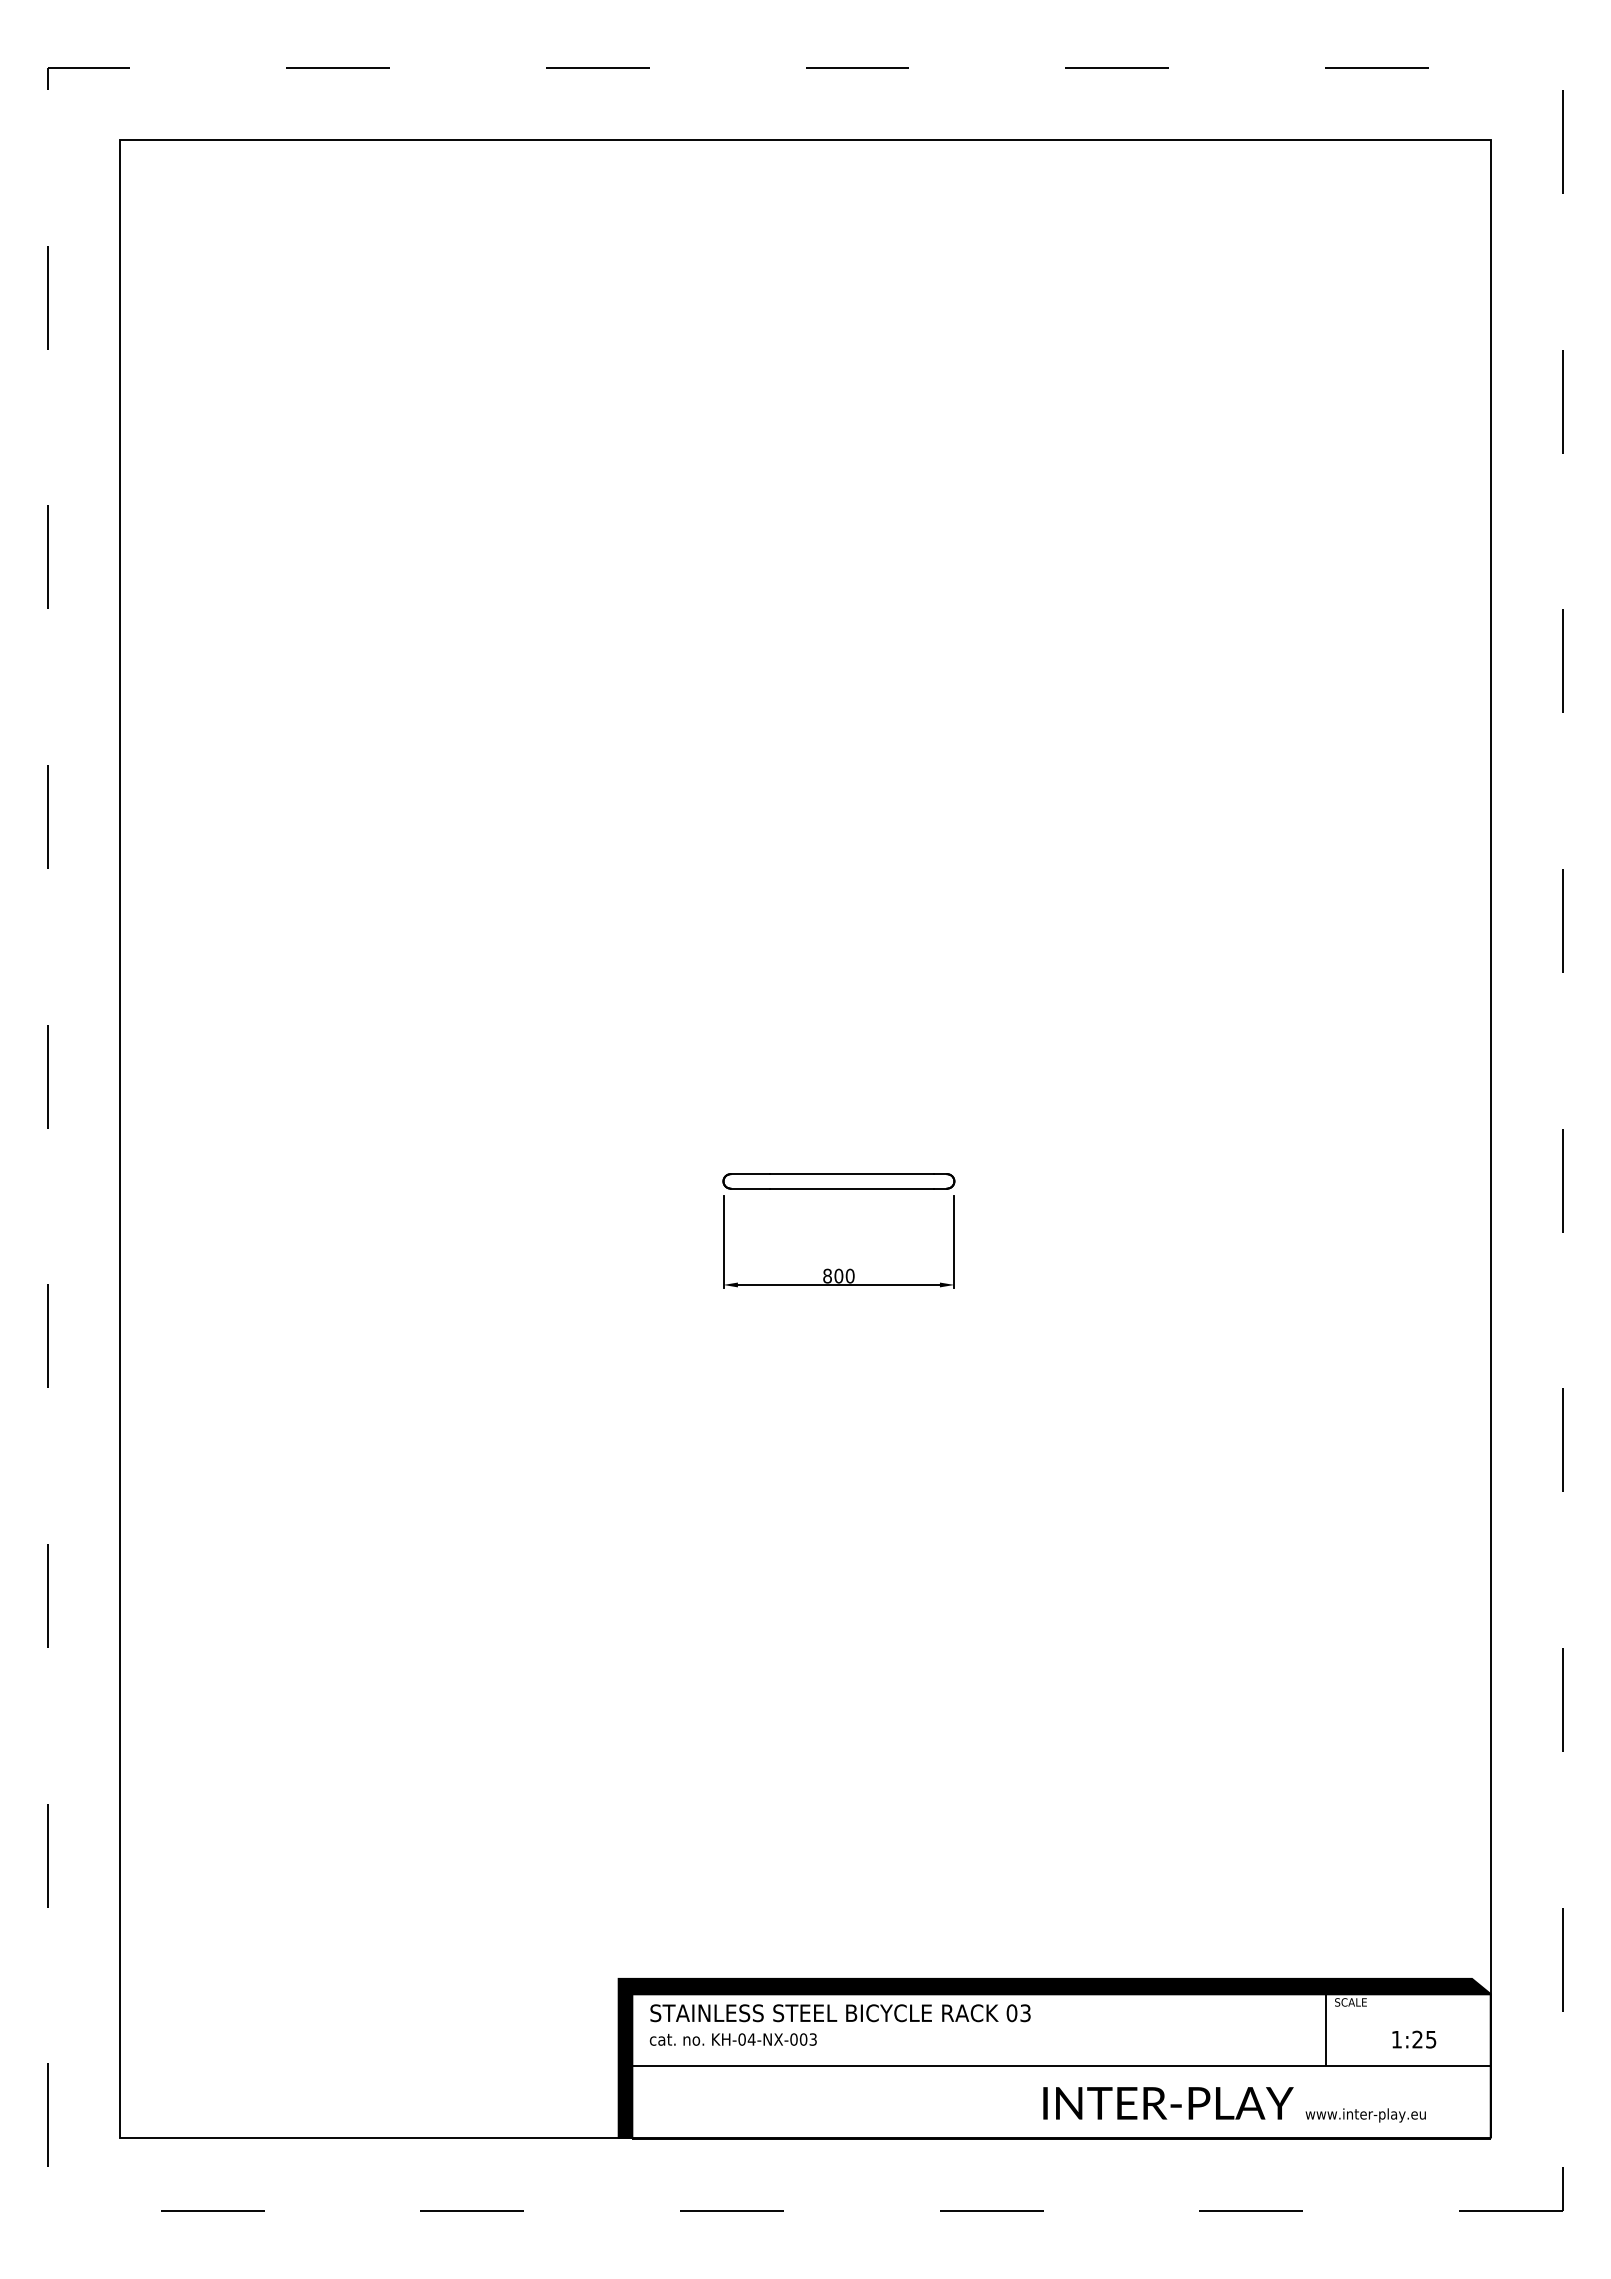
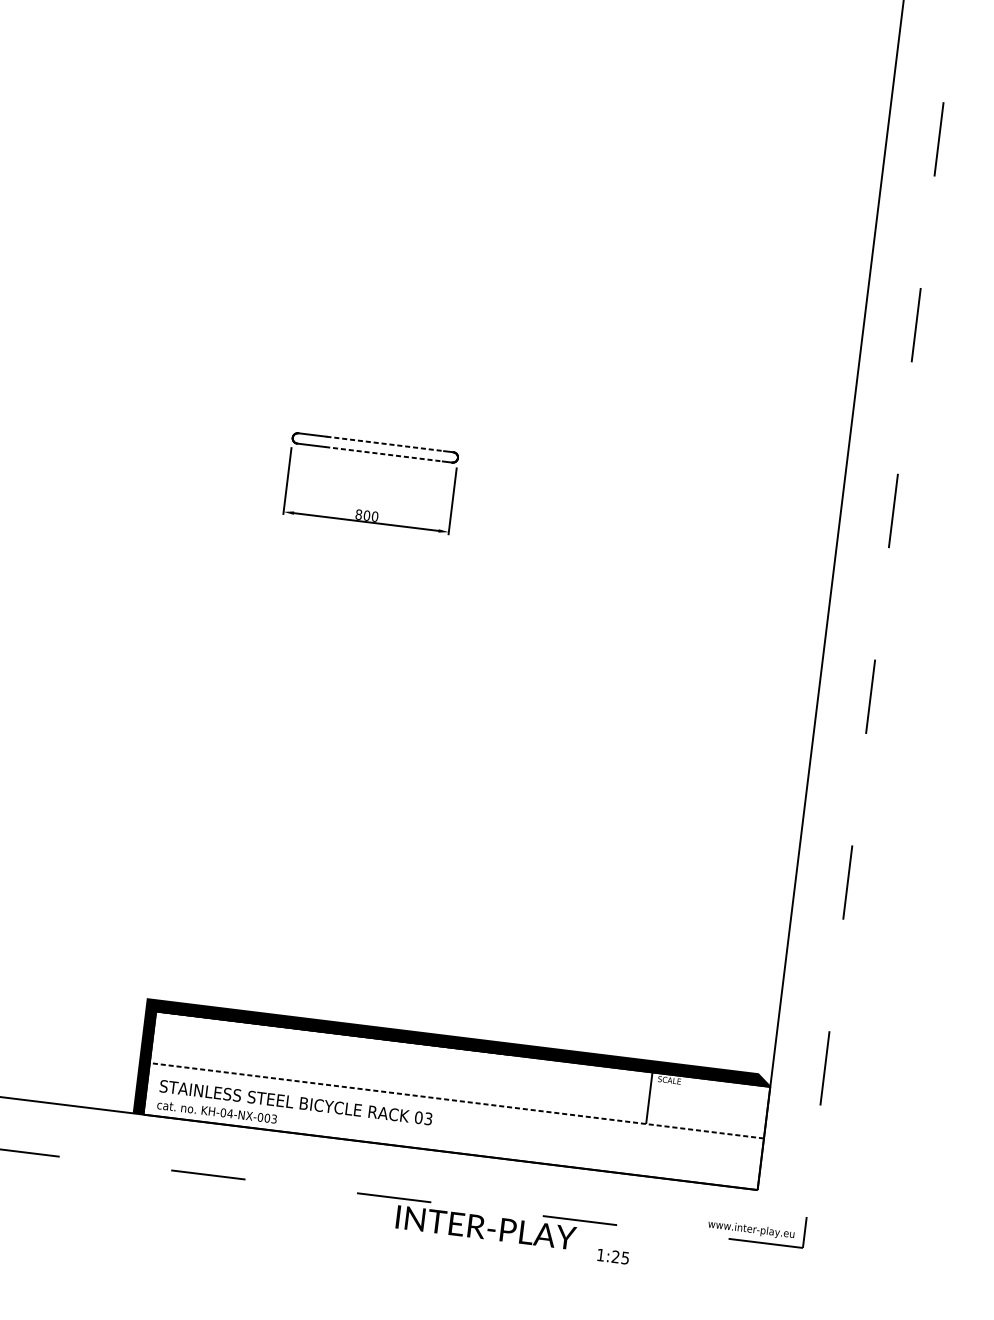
line: (852, 1174) -> (385, 444), solid -> dashed
line: (852, 1188) -> (384, 454), solid -> dashed
text: (839, 2024) -> (294, 1110), moved
text: (1414, 2039) -> (613, 1256), moved
line: (1061, 2066) -> (456, 1100), solid -> dashed
text: (1168, 2103) -> (486, 1227), moved
text: (1365, 2115) -> (751, 1229), moved

